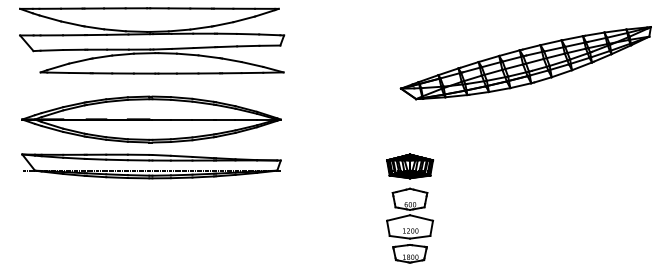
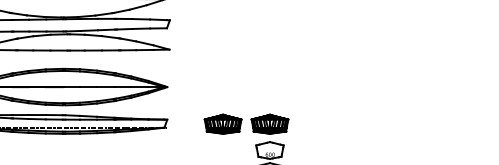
part: (525, 63) -> (361, 42), removed
part: (351, 166) -> (223, 124), added

